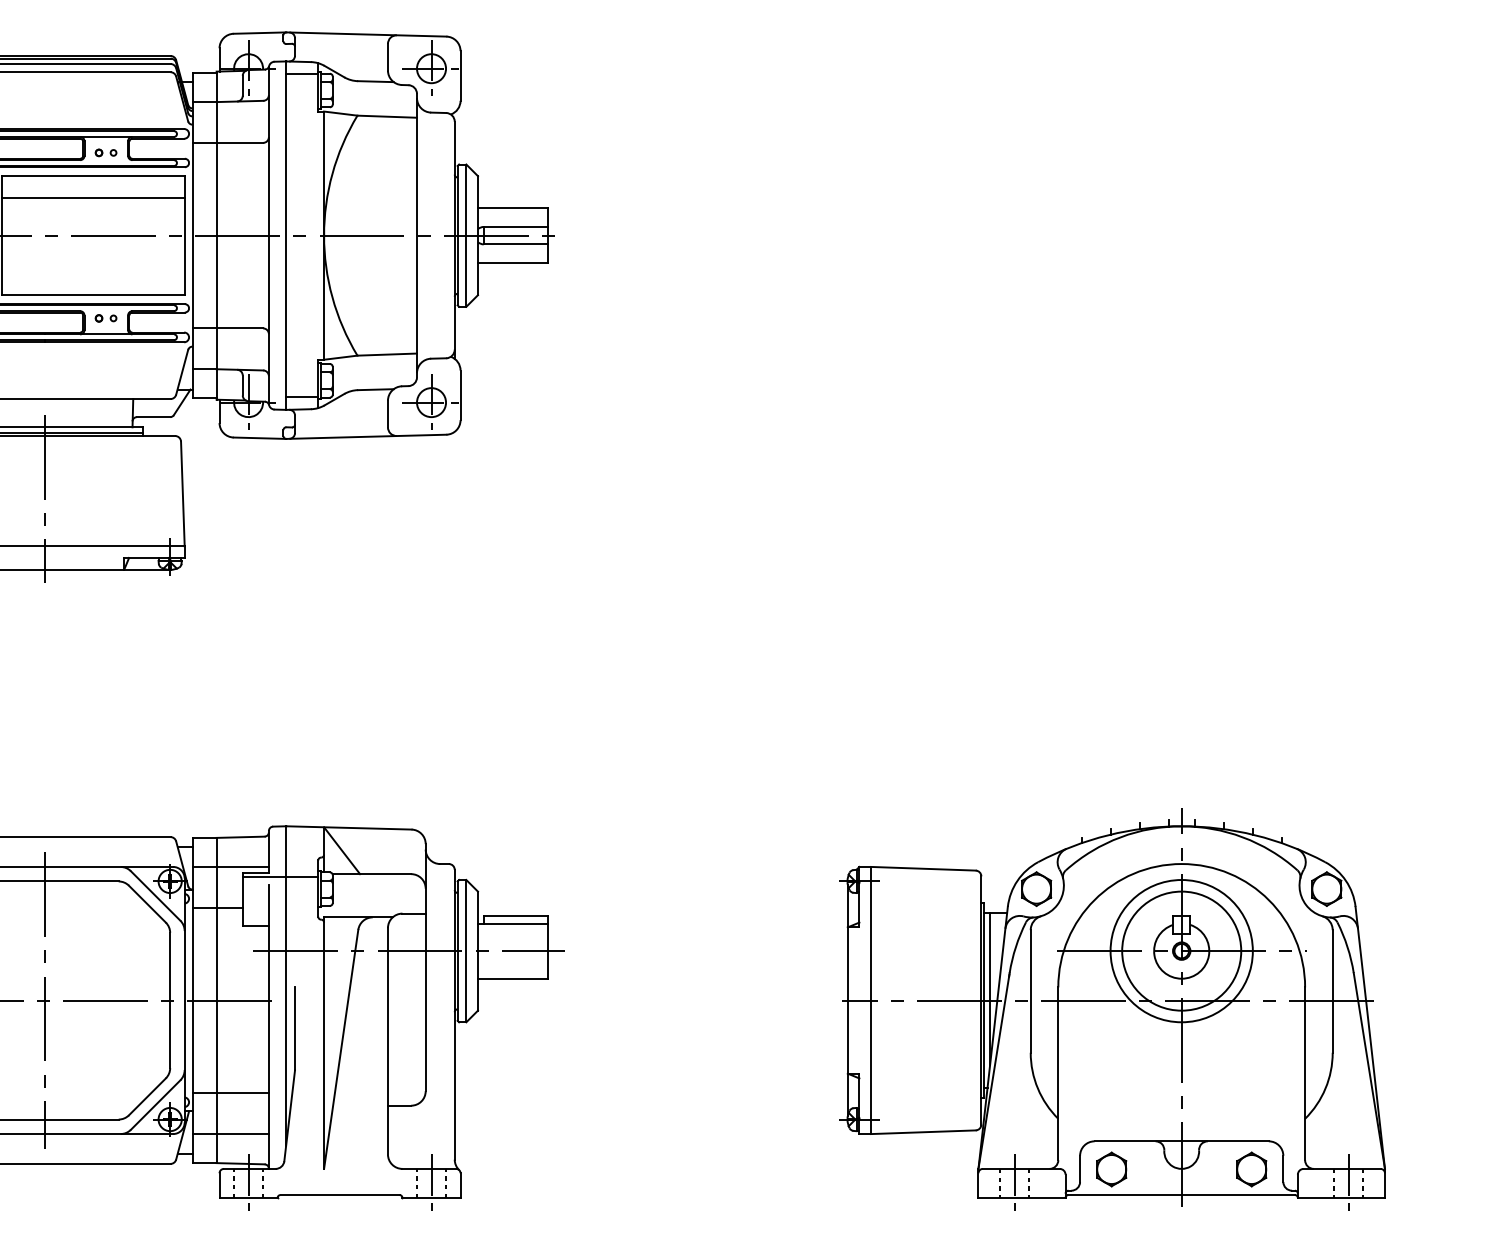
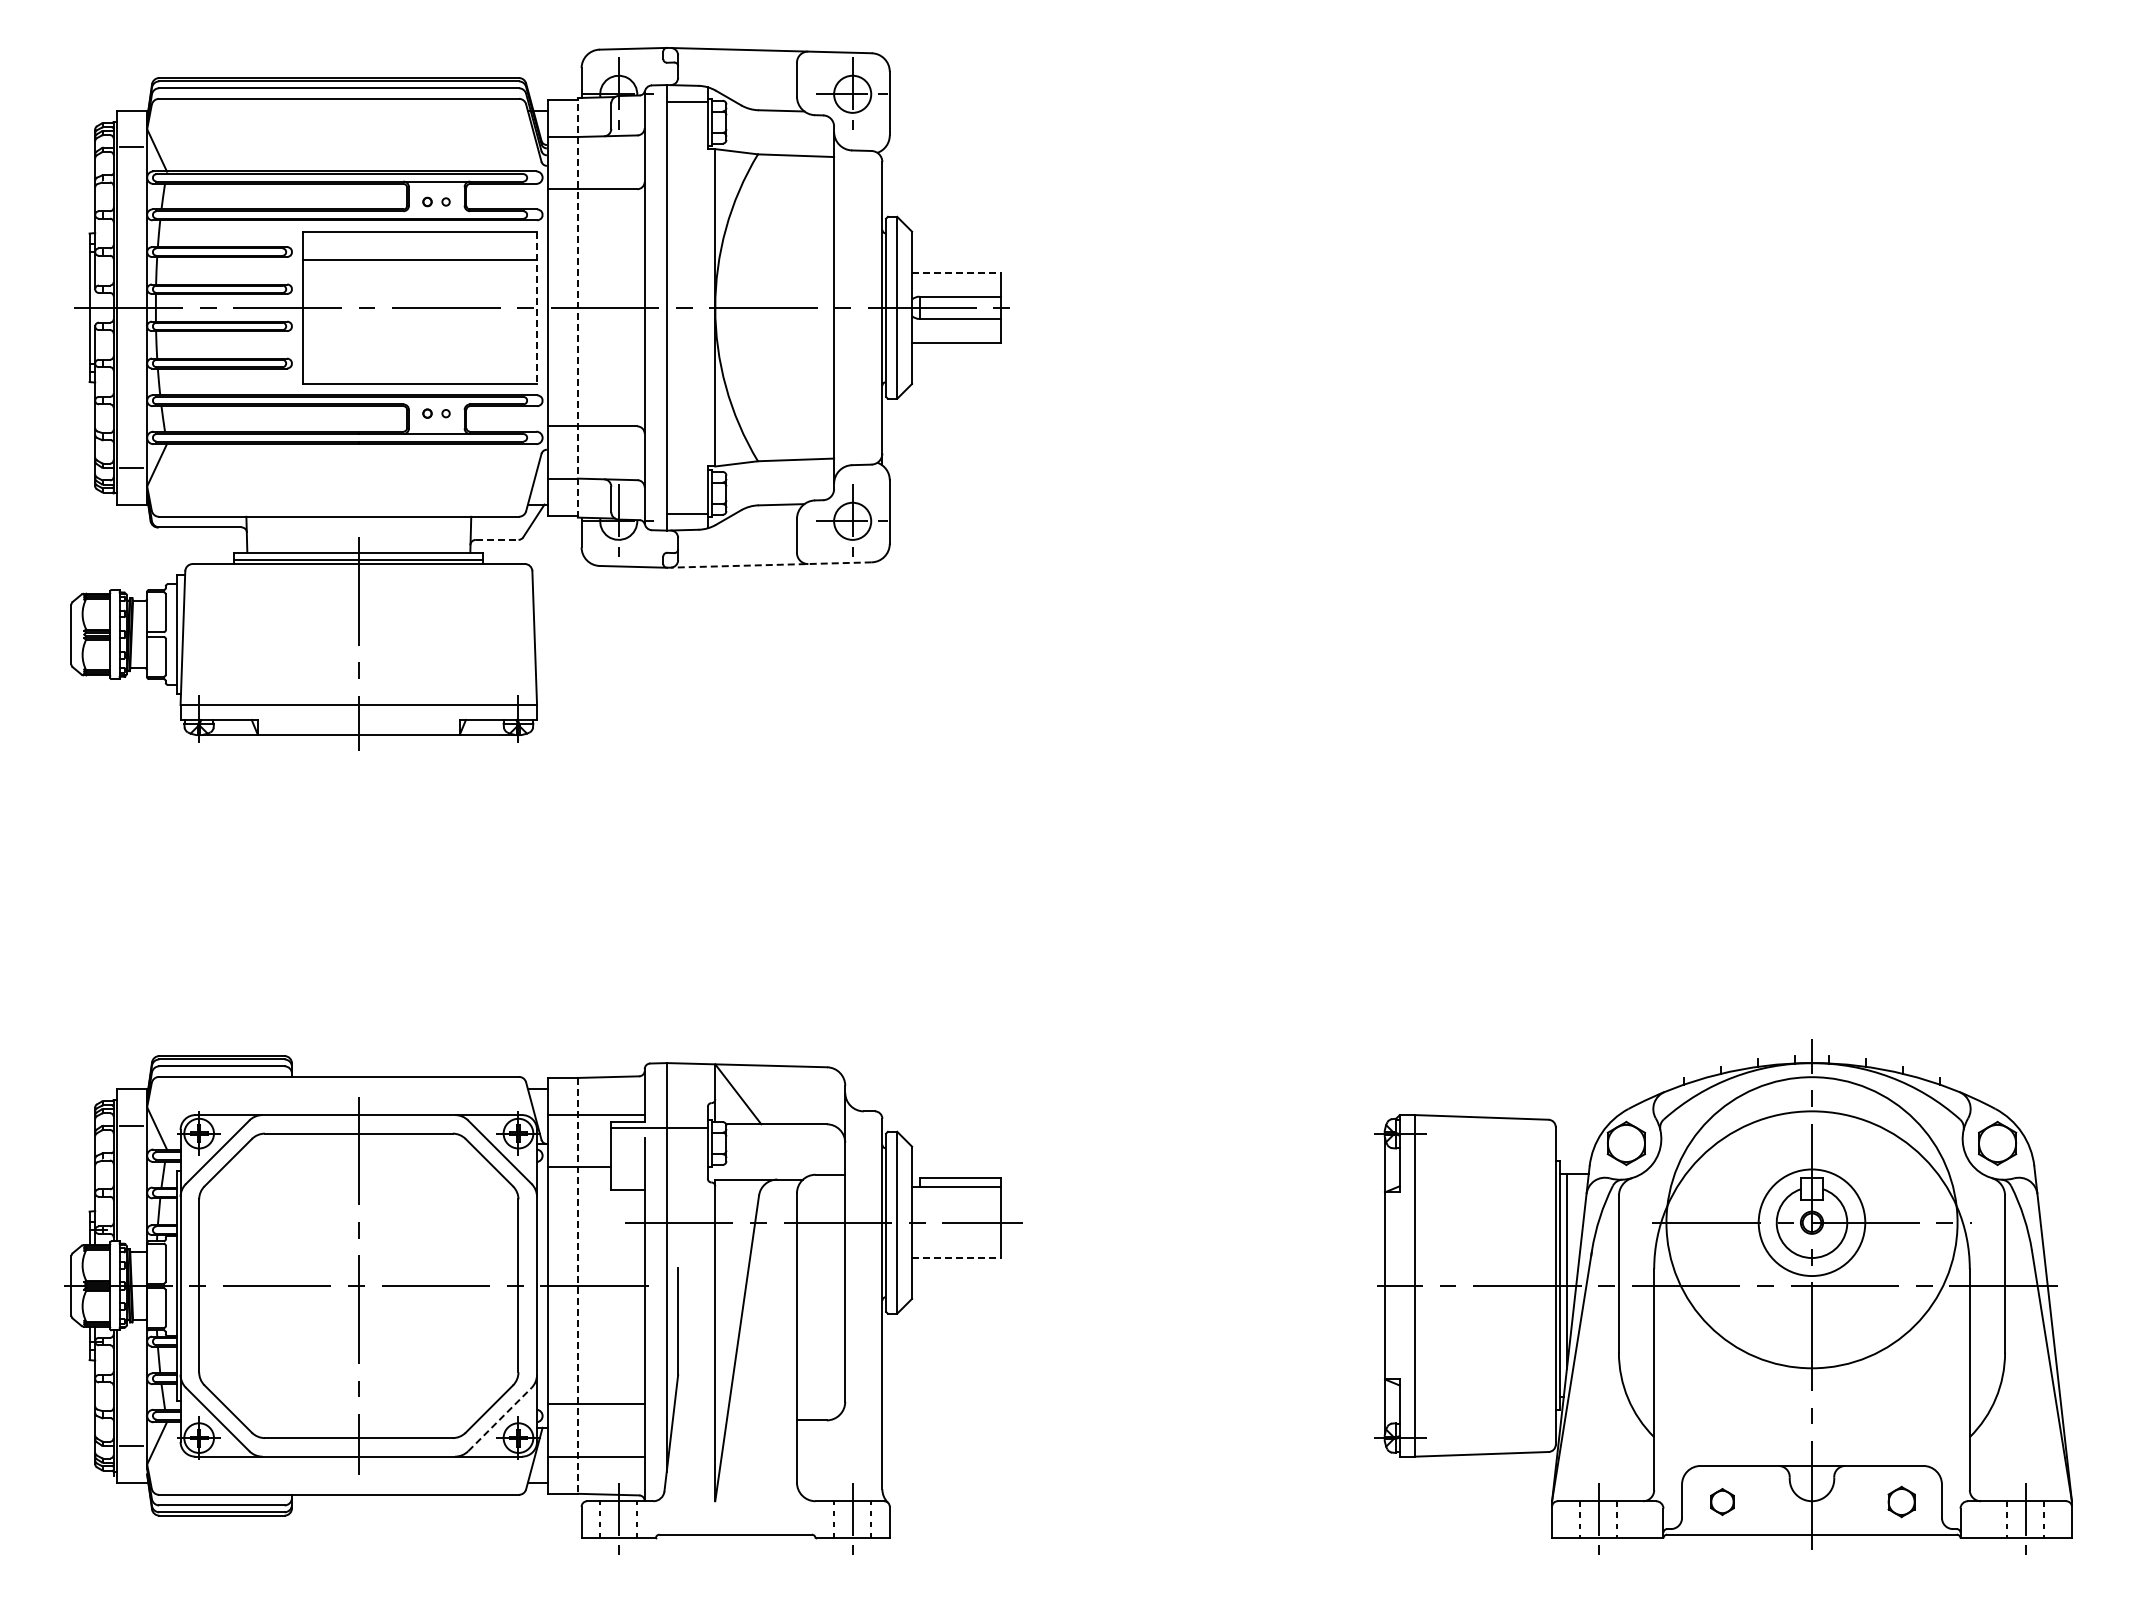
line: (512, 208) -> (956, 272), solid -> dashed
line: (216, 235) -> (577, 307), solid -> dashed
line: (185, 236) -> (537, 308), solid -> dashed
line: (153, 416) -> (497, 539), solid -> dashed
line: (365, 437) -> (768, 565), solid -> dashed
circle: (1181, 950) -> (1811, 1222), size x0.7
circle: (1181, 950) -> (1811, 1222), size x1.6
line: (512, 979) -> (956, 1258), solid -> dashed
line: (216, 1000) -> (577, 1285), solid -> dashed
line: (155, 1105) -> (499, 1419), solid -> dashed
part: (1111, 1169) -> (1722, 1501), size x0.6
part: (1251, 1169) -> (1901, 1501), size x0.7

